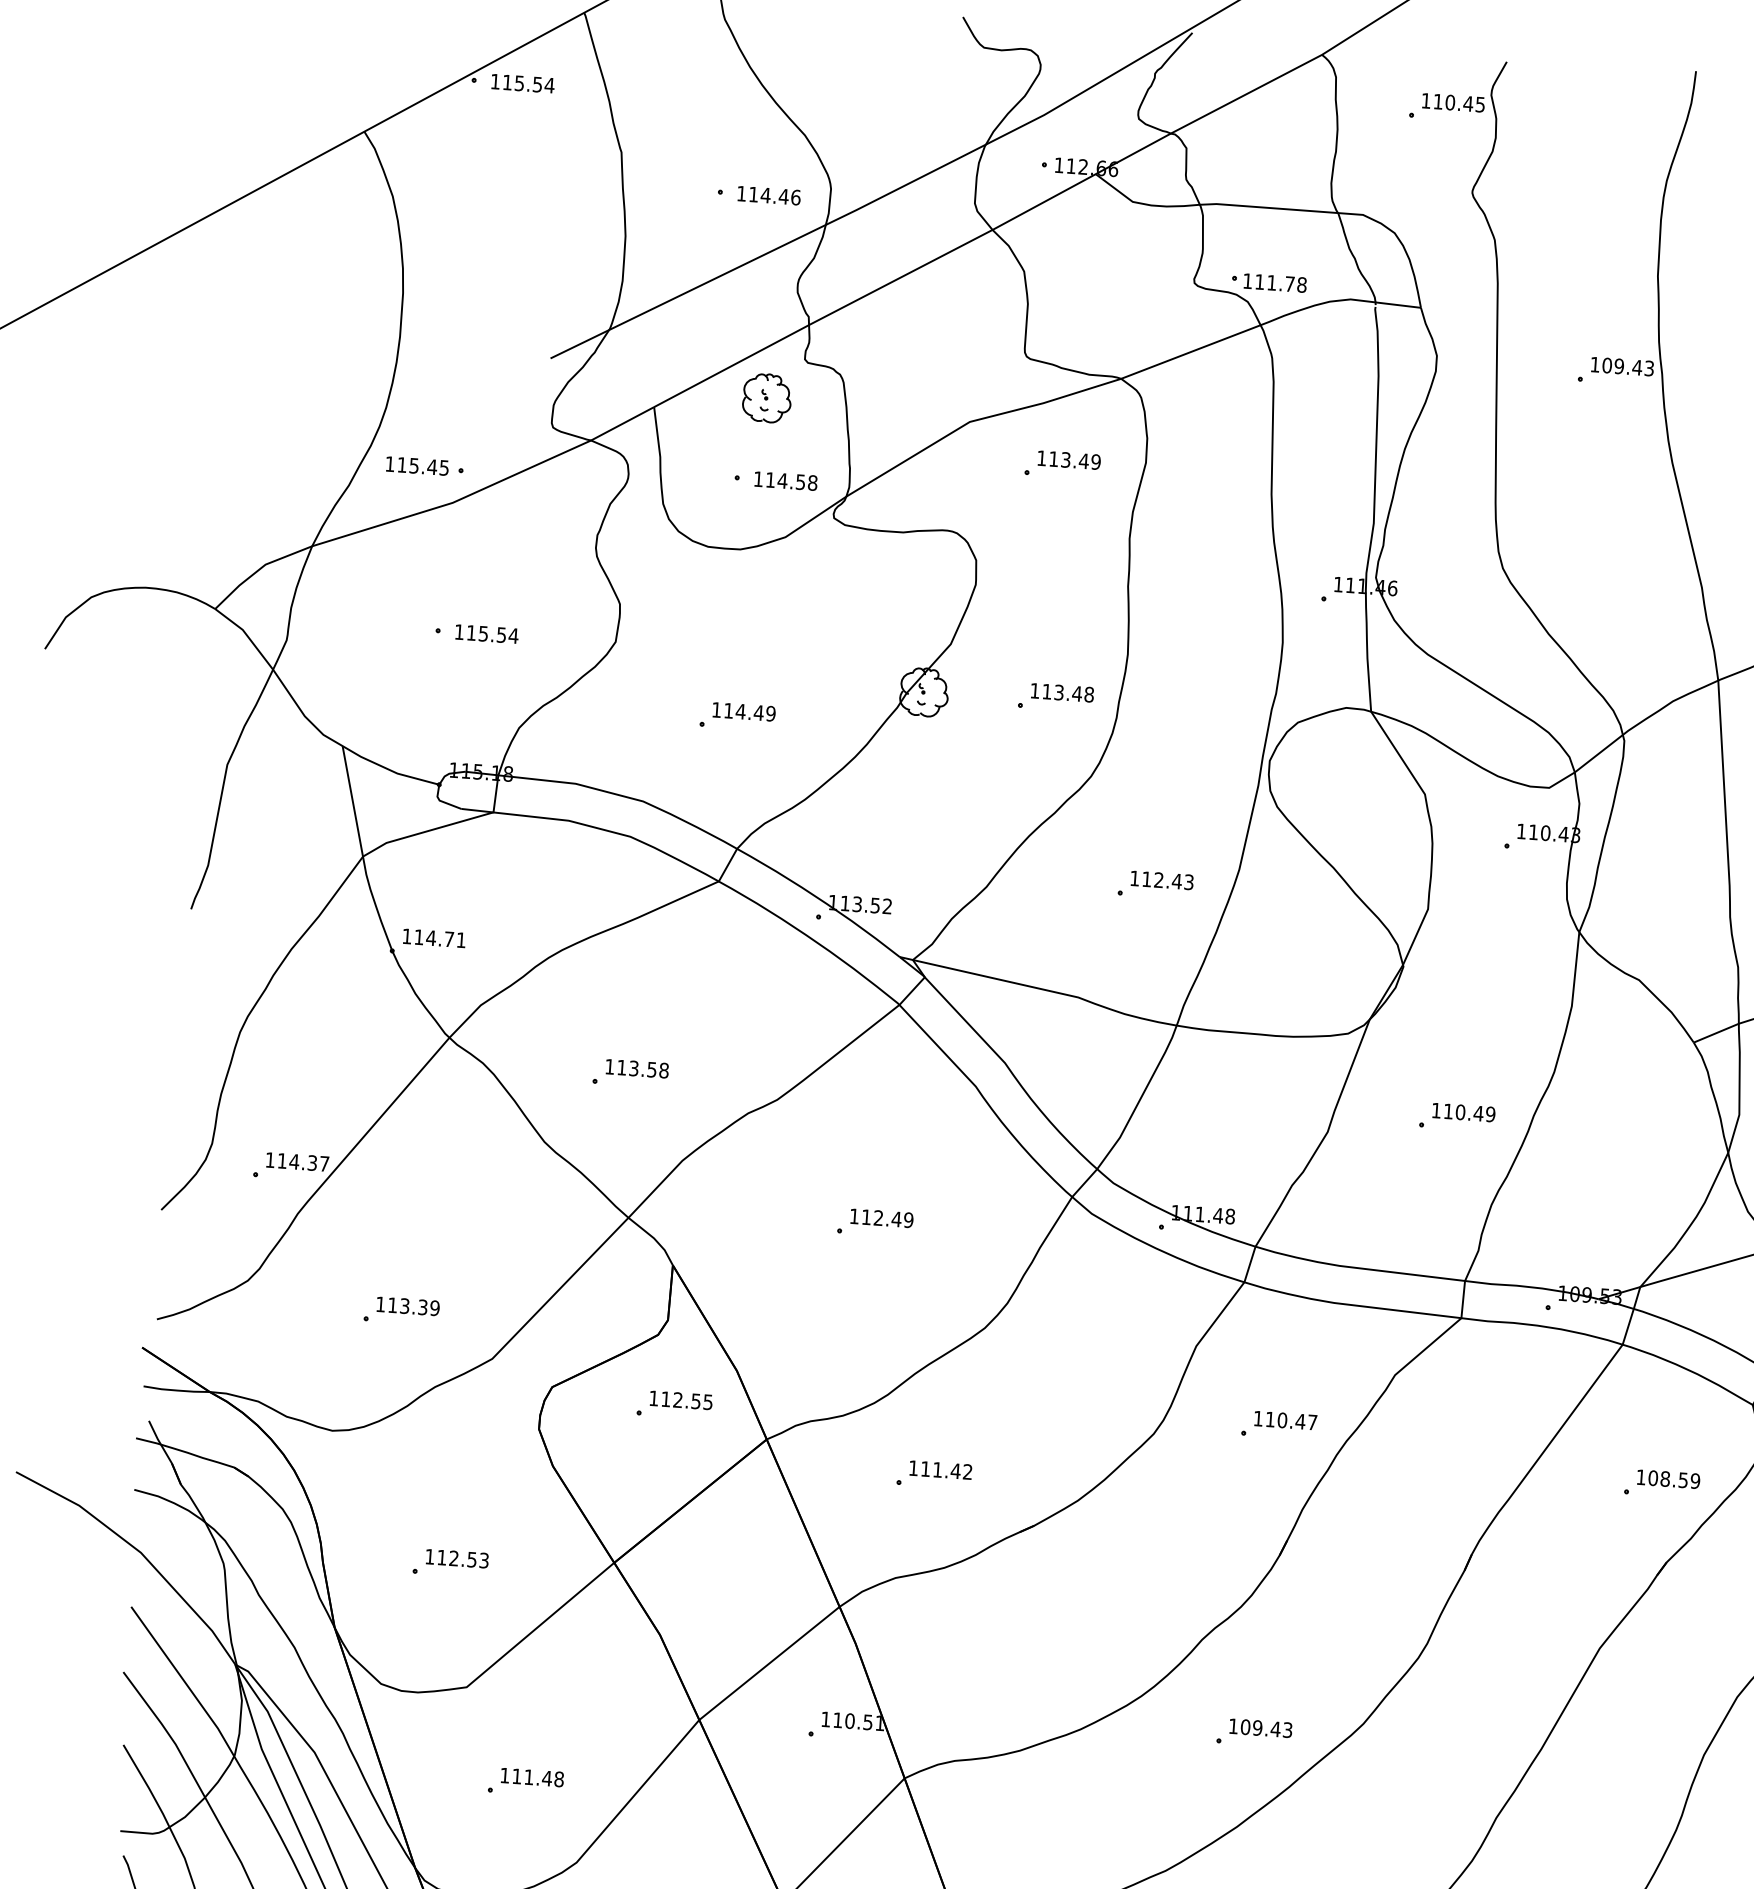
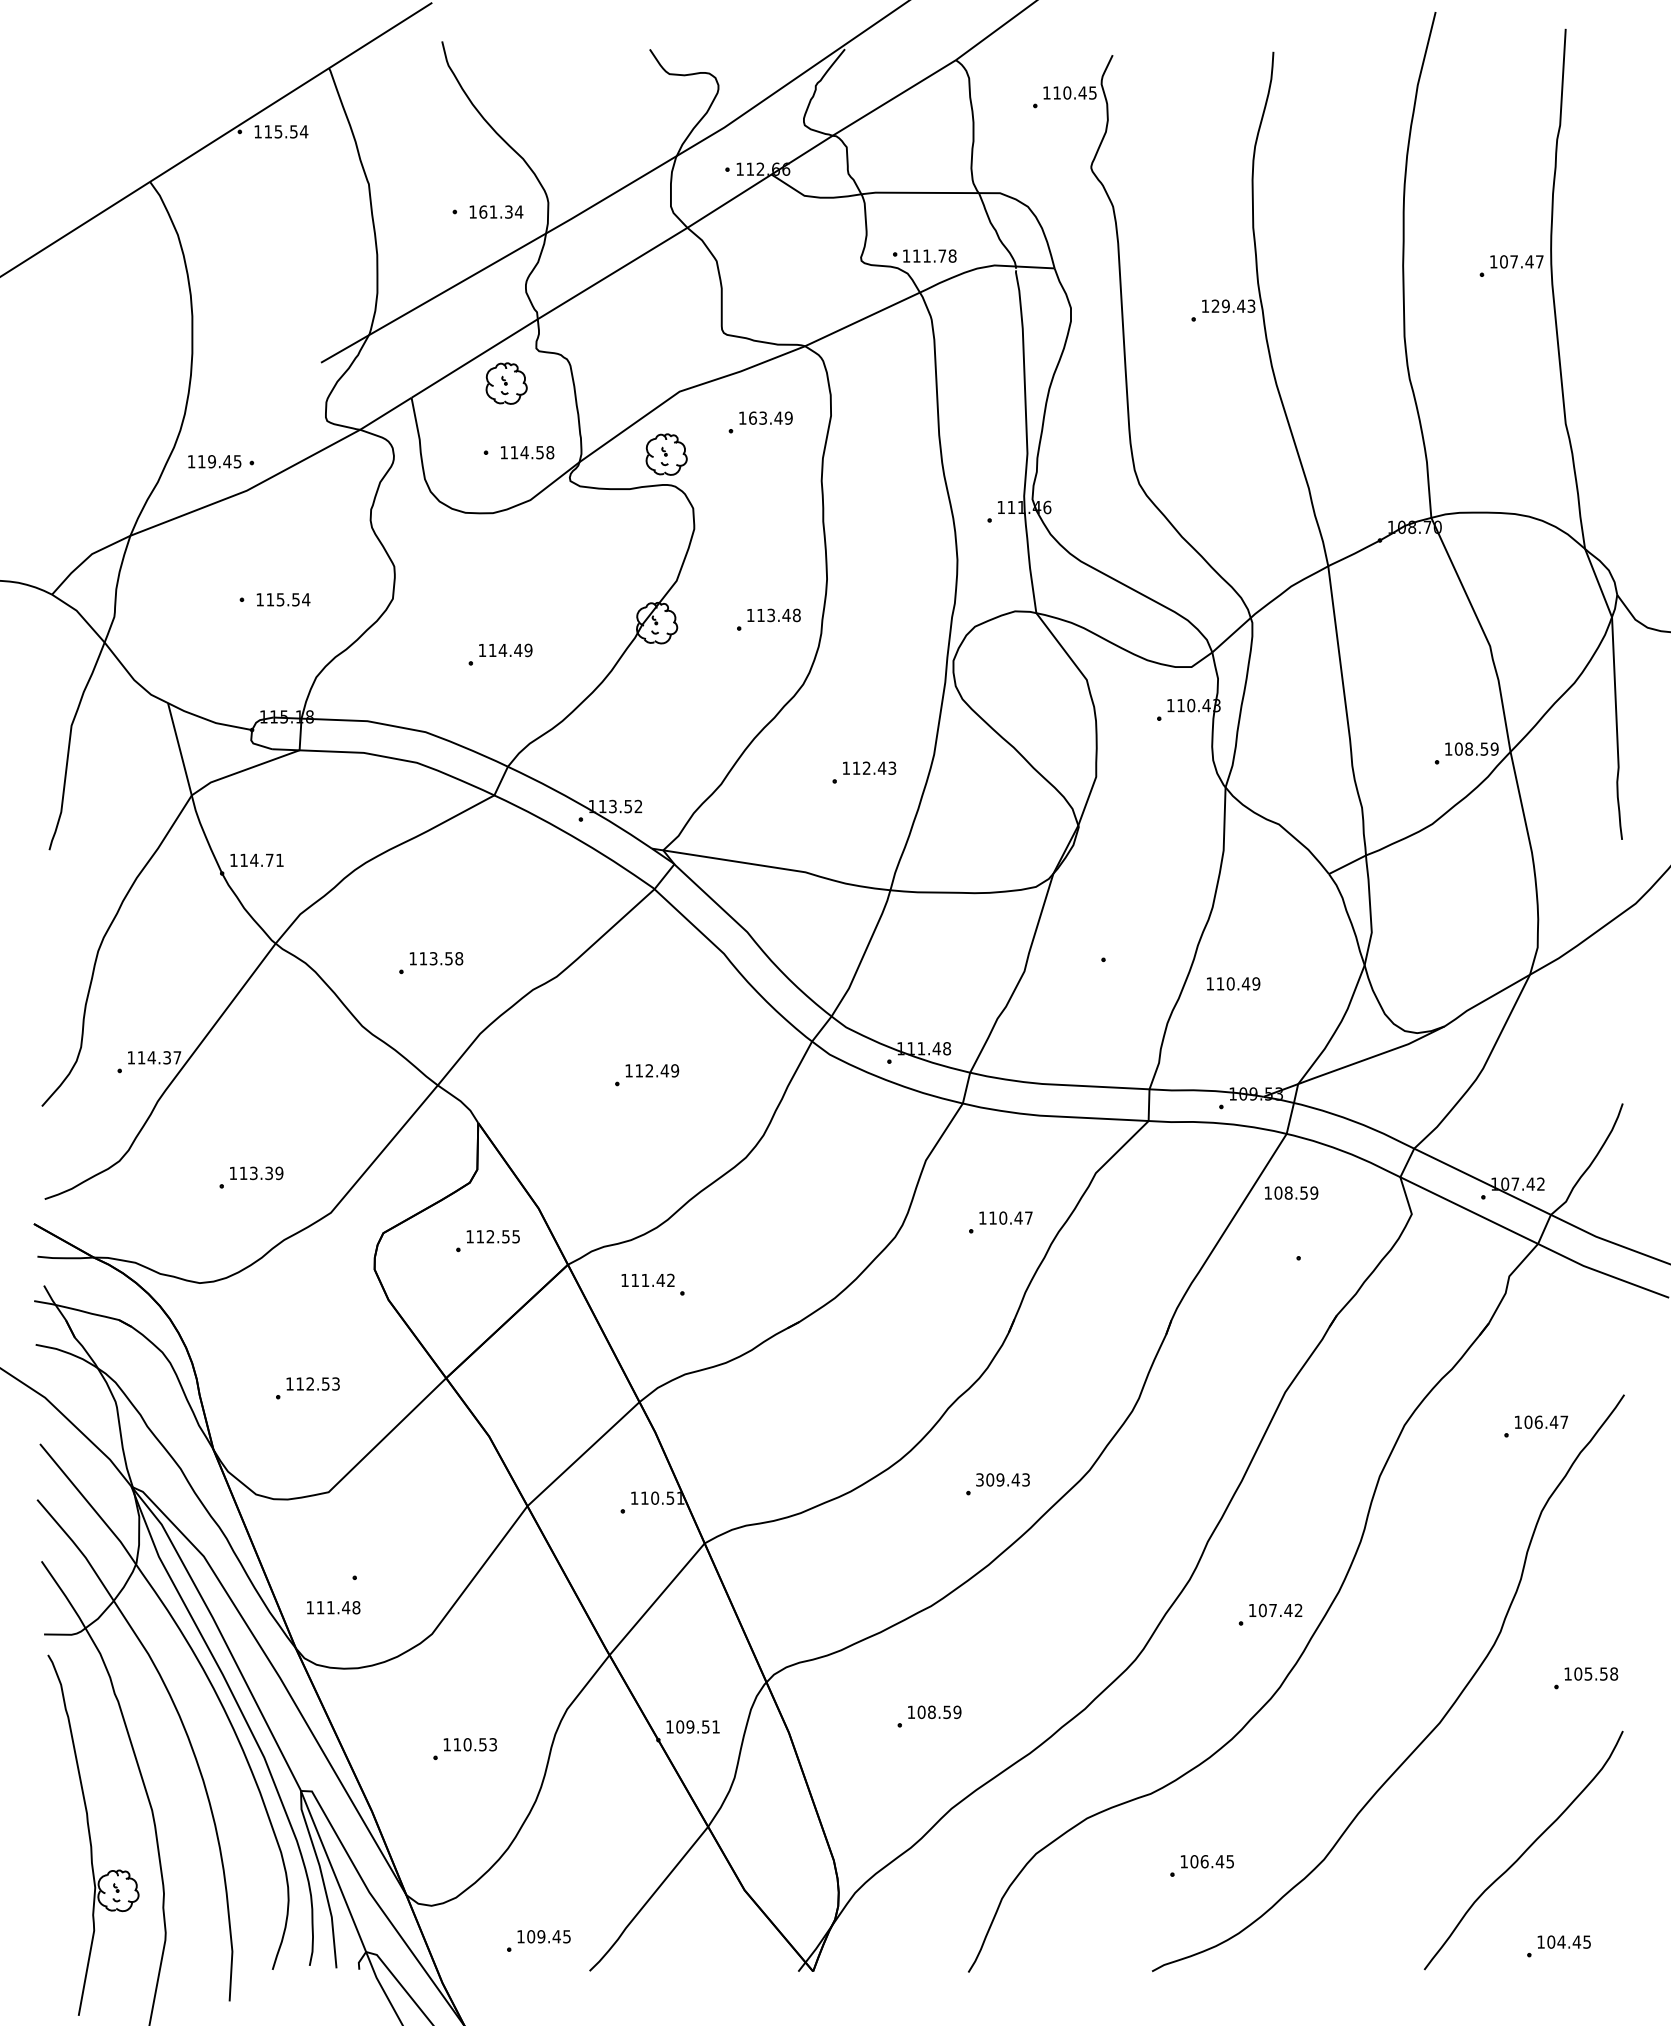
text: (775, 195) -> (501, 211), 114.46 -> 161.34
text: (1607, 364) -> (1215, 305), 109.43 -> 129.43
text: (1054, 458) -> (753, 417), 113.49 -> 163.49
text: (413, 465) -> (211, 461), 115.45 -> 119.45
part: (949, 494) -> (666, 454), added
text: (1463, 1112) -> (1233, 983), moved
text: (940, 1469) -> (647, 1279), moved
text: (1668, 1478) -> (1291, 1192), moved
text: (1233, 1725) -> (979, 1479), 109.43 -> 309.43
text: (532, 1777) -> (333, 1607), moved

